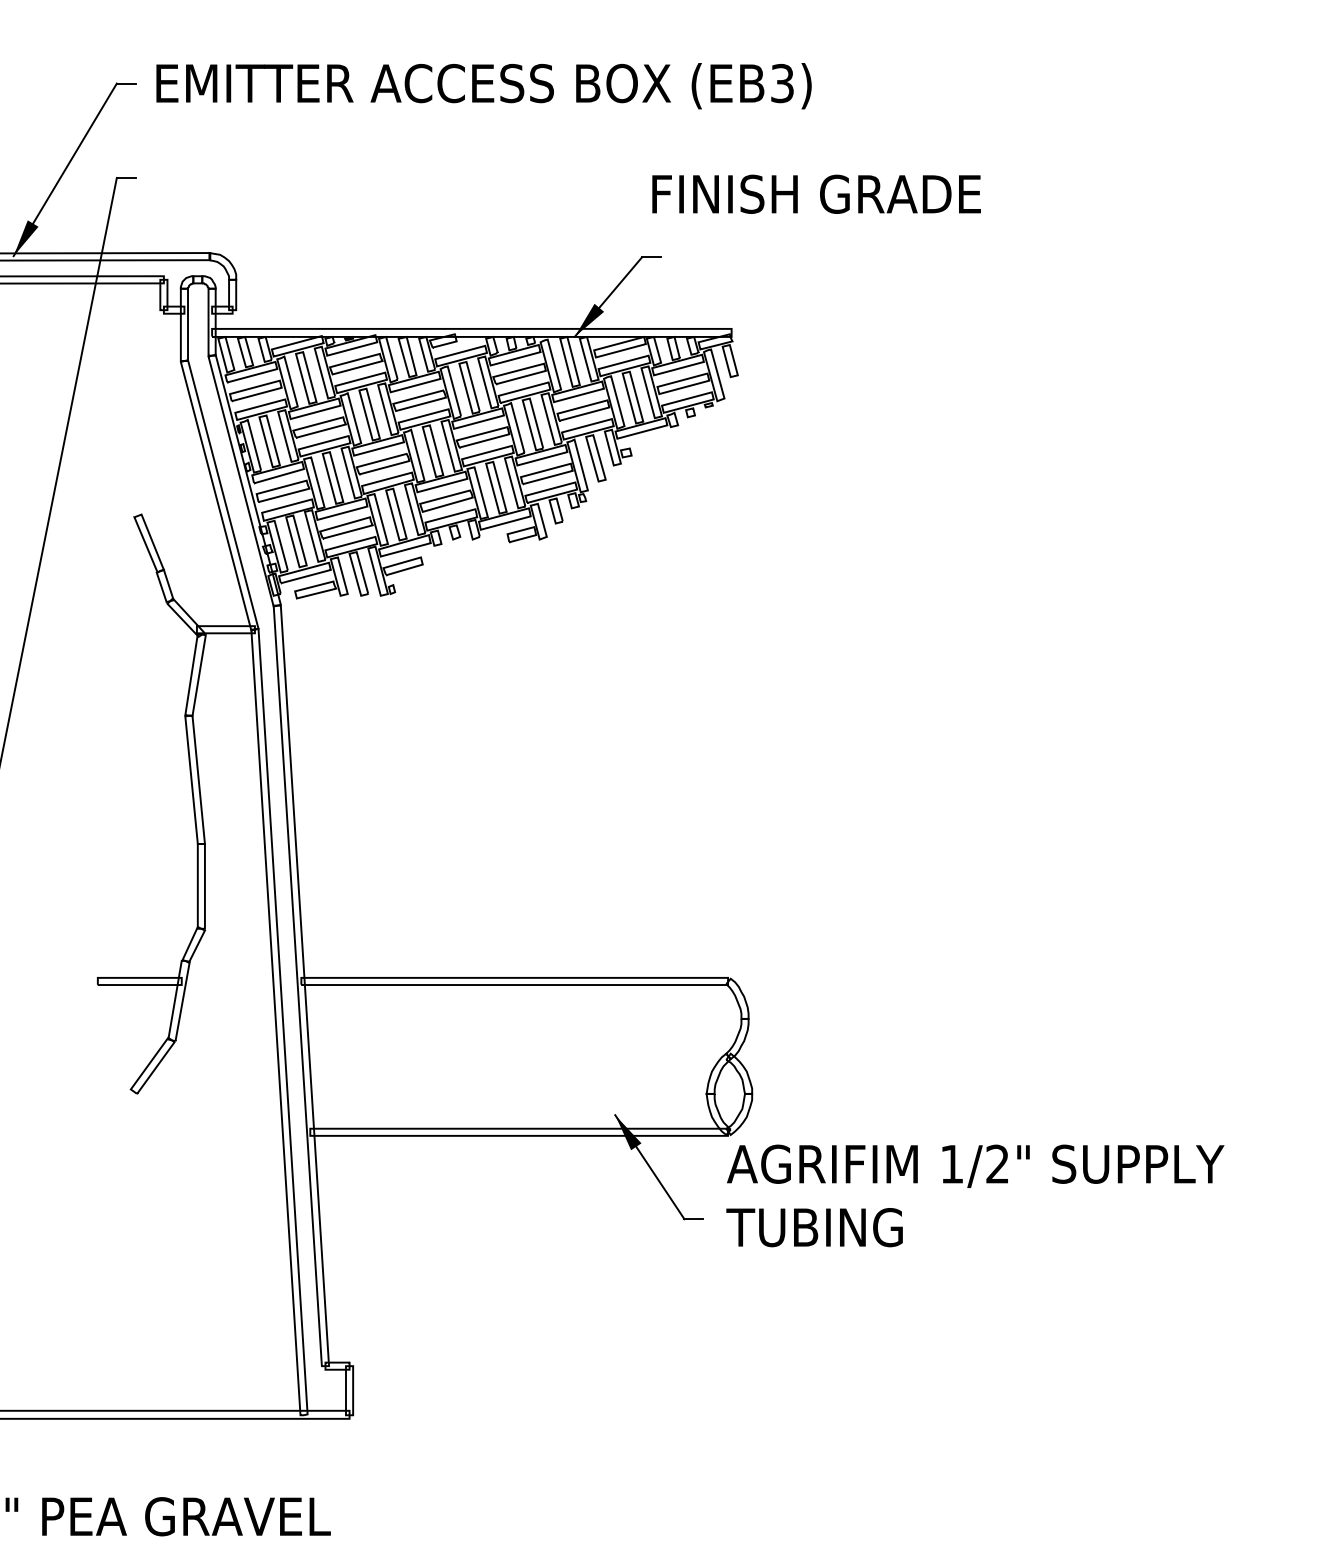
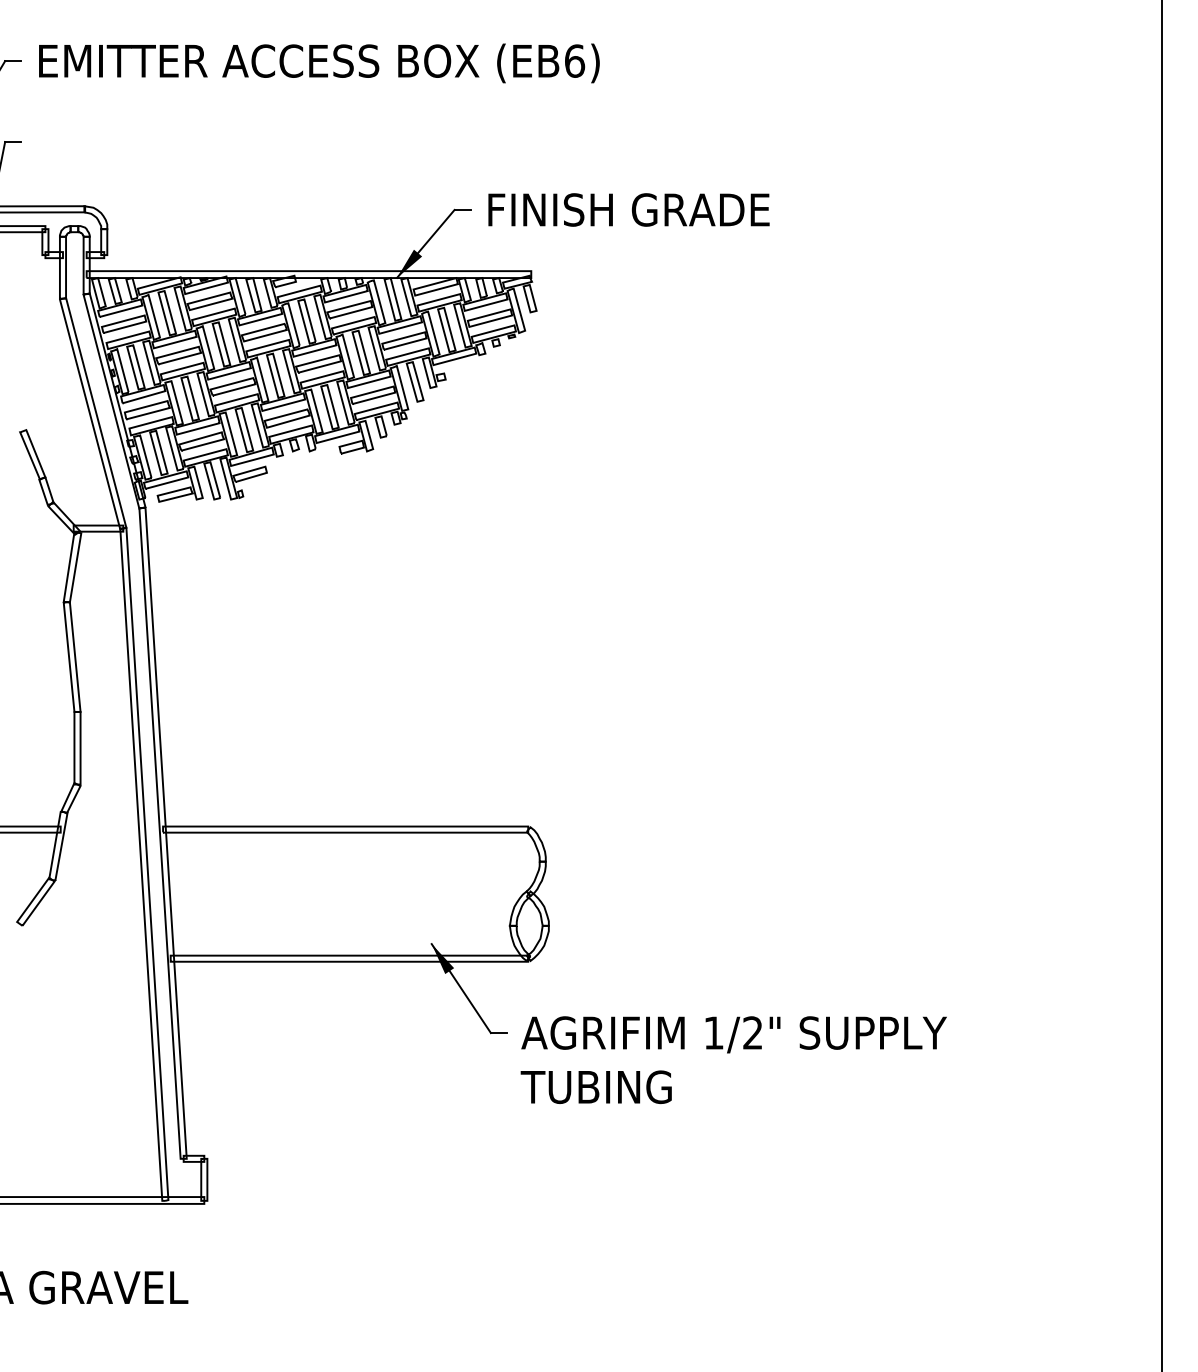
text: (783, 82) -> (575, 60), (EB3) -> (EB6)
text: (816, 193) -> (628, 209), moved
text: (974, 1195) -> (733, 1059), moved

